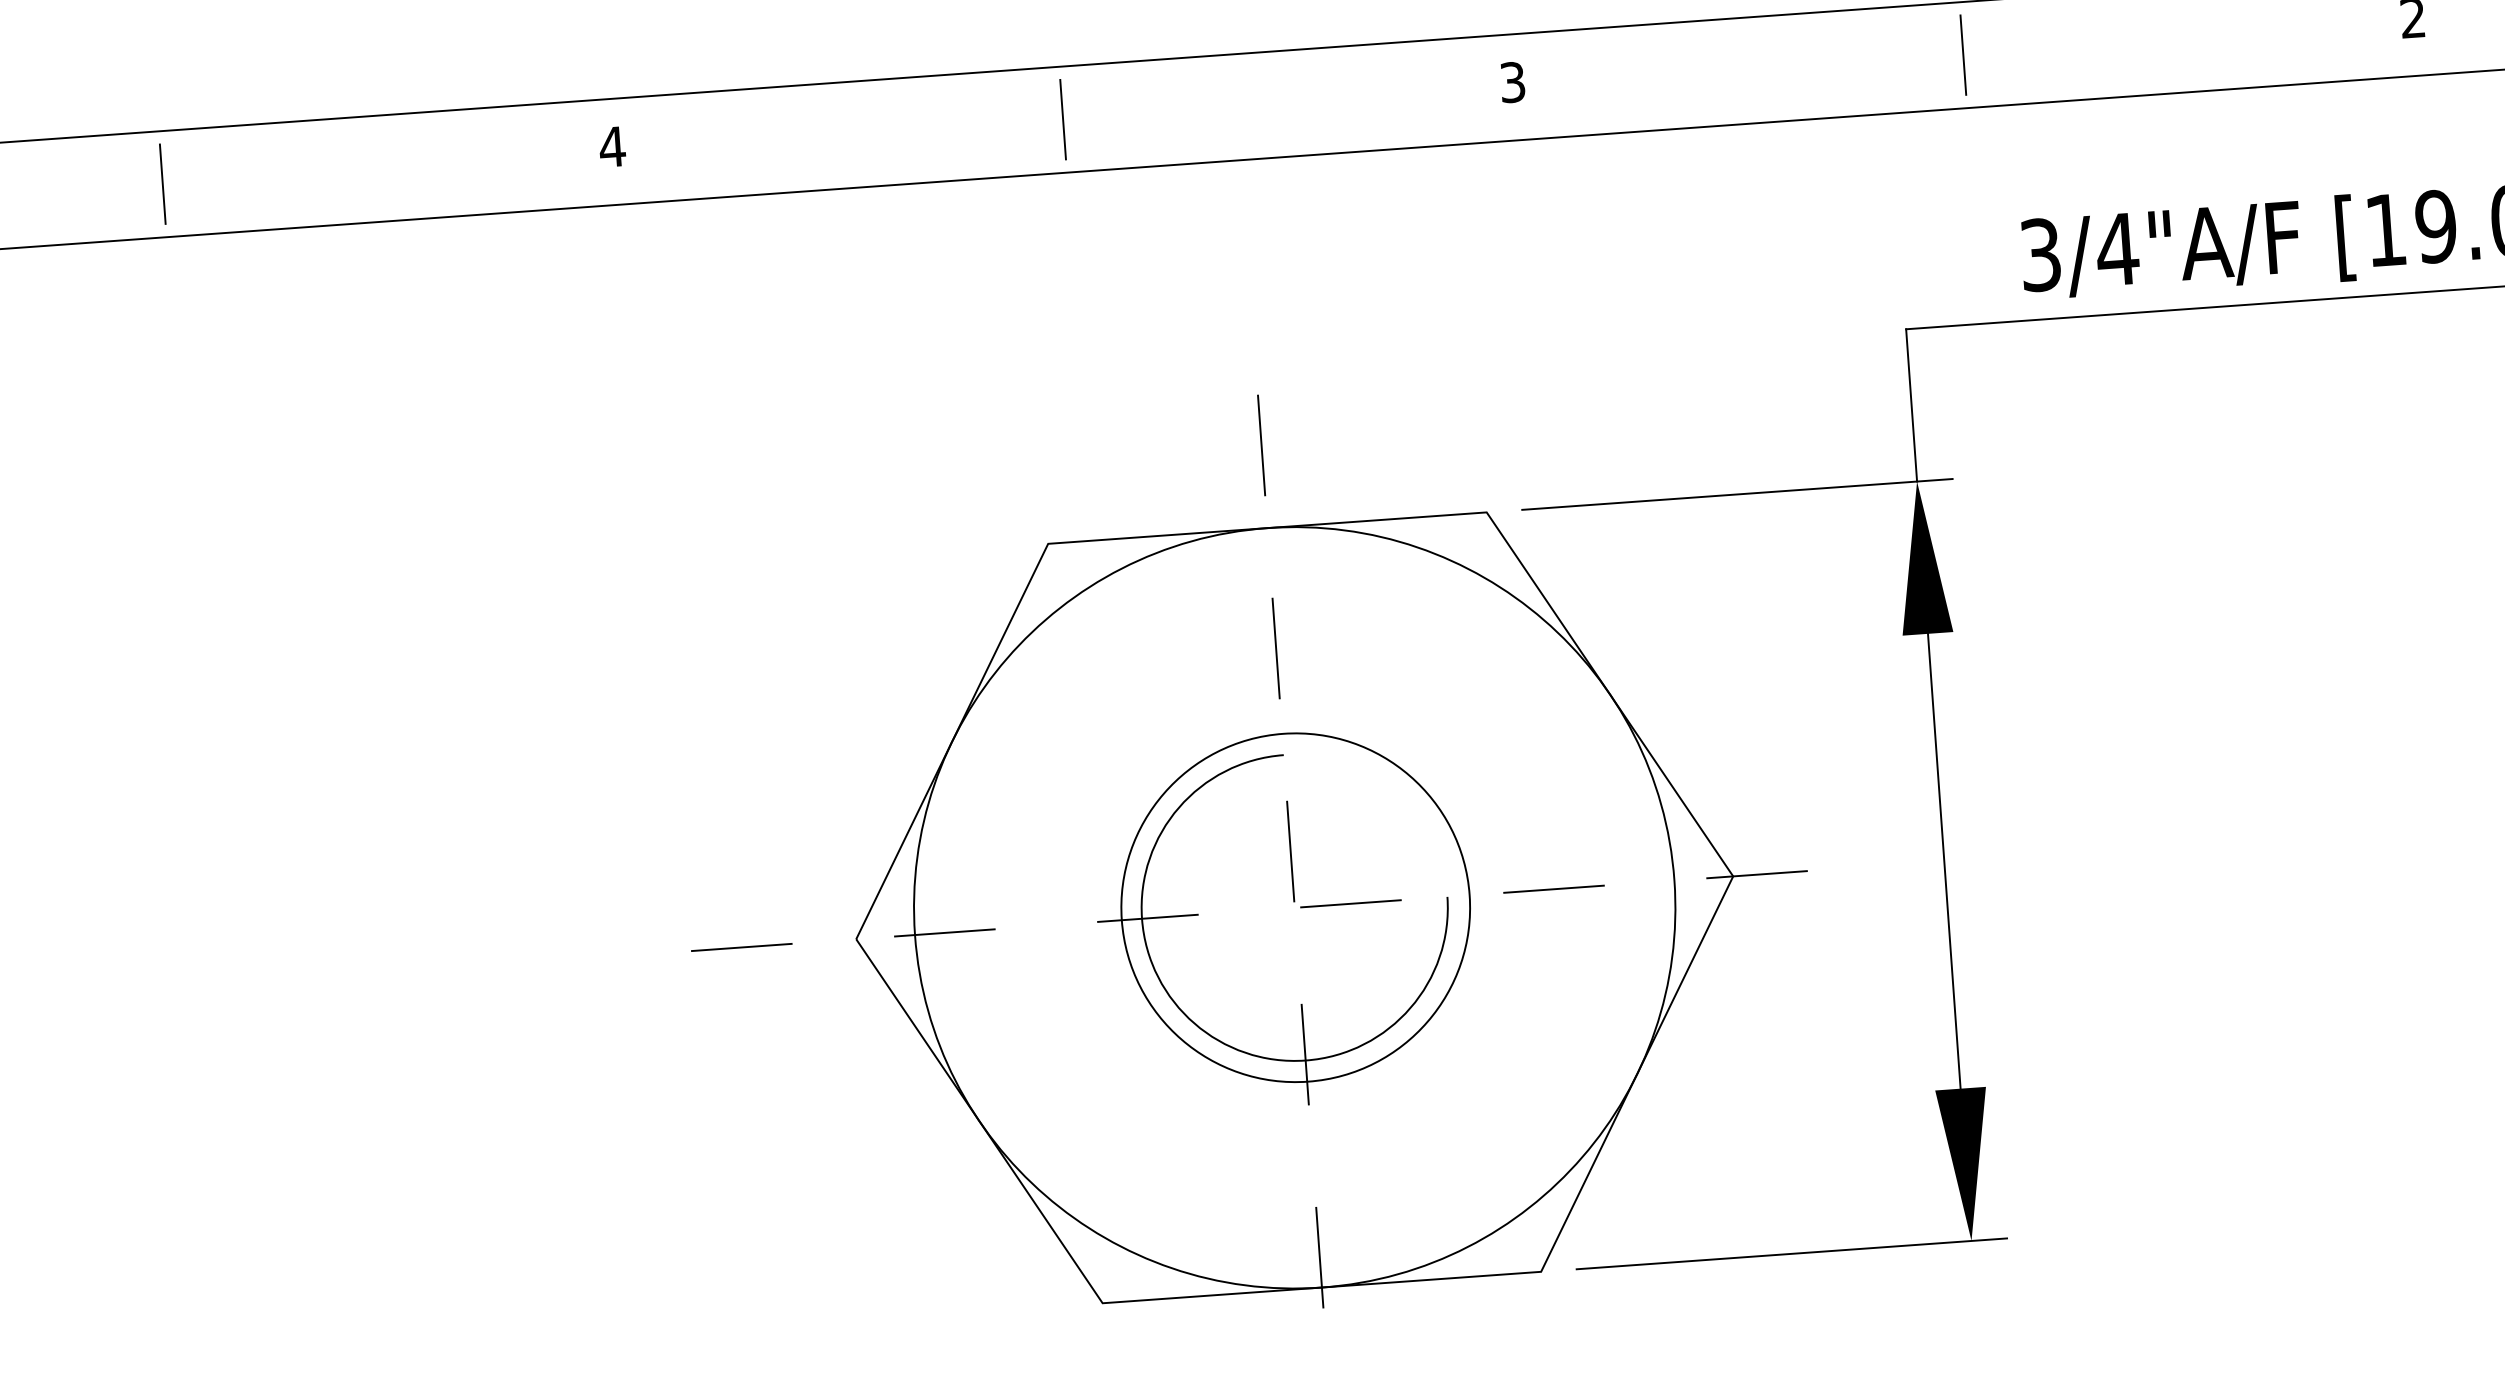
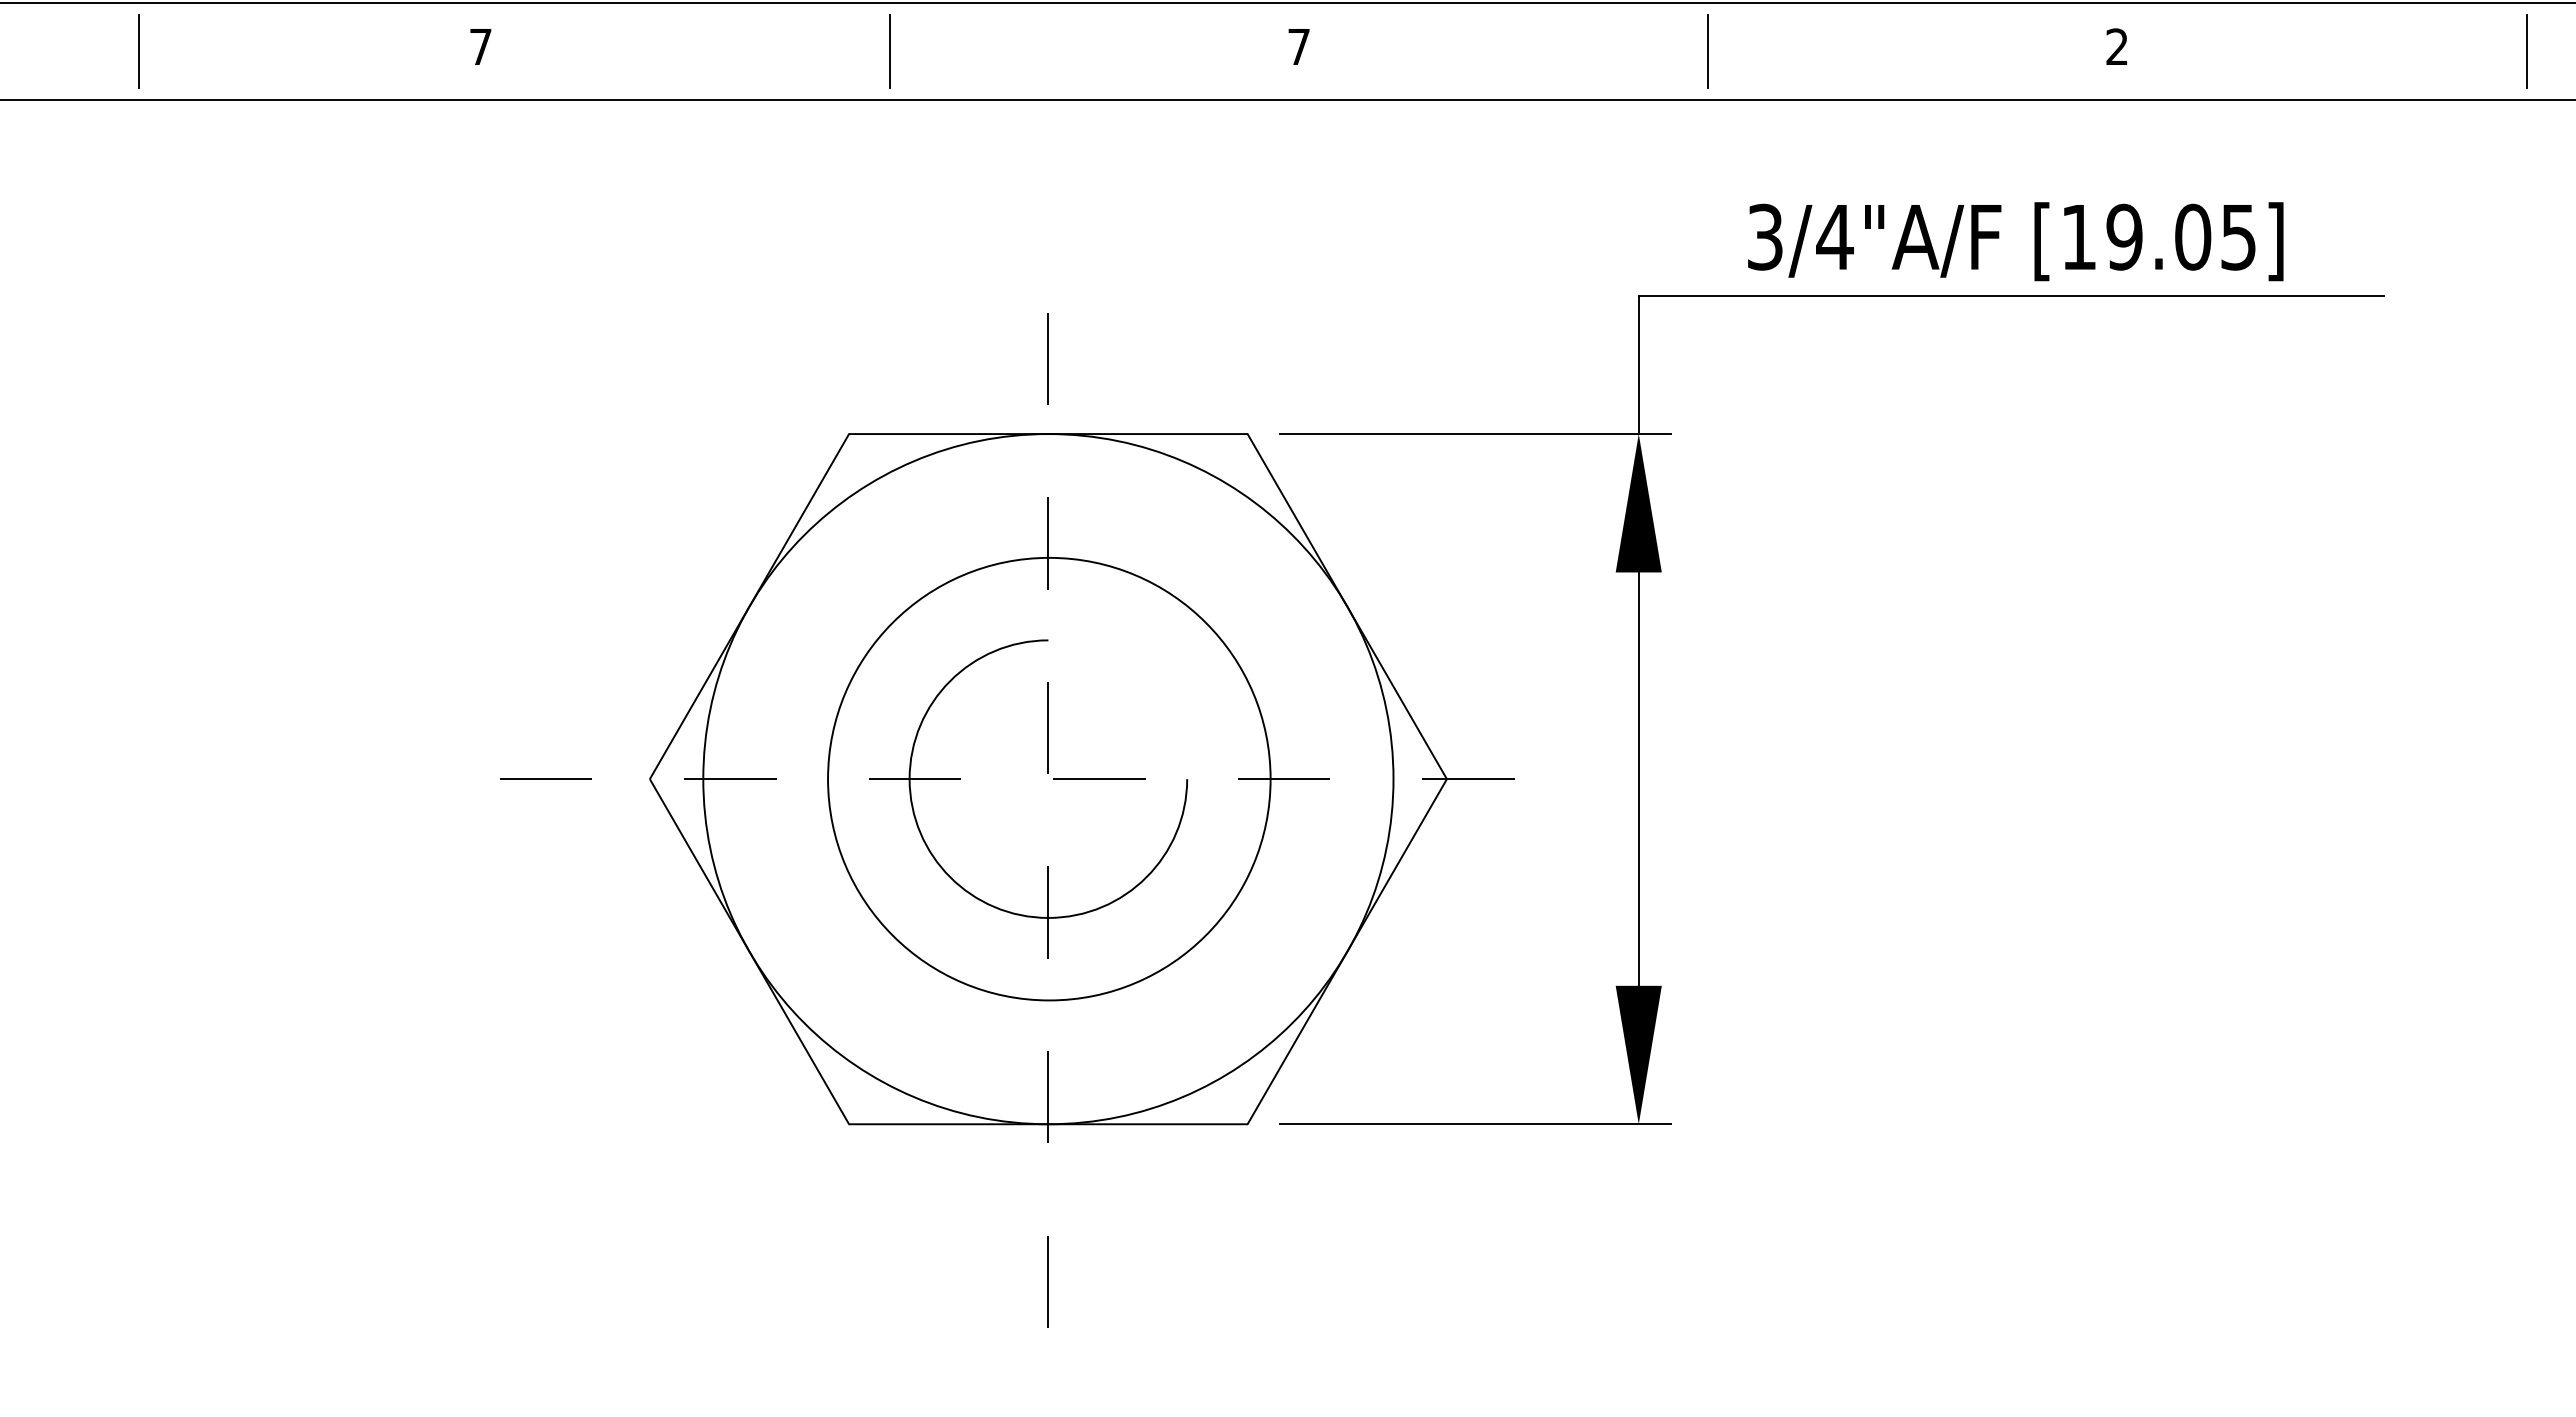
text: (1512, 81) -> (1298, 46), 3 -> 7
text: (612, 146) -> (480, 46), 4 -> 7
line: (162, 184) -> (138, 51), moved
circle: (1295, 908) -> (1049, 779), size x1.4

